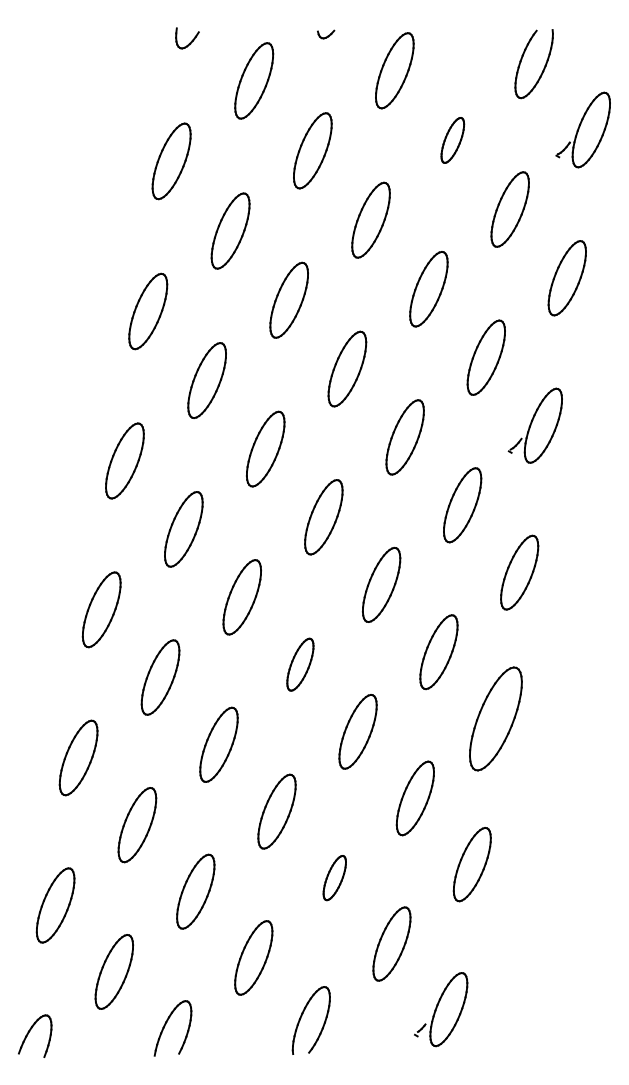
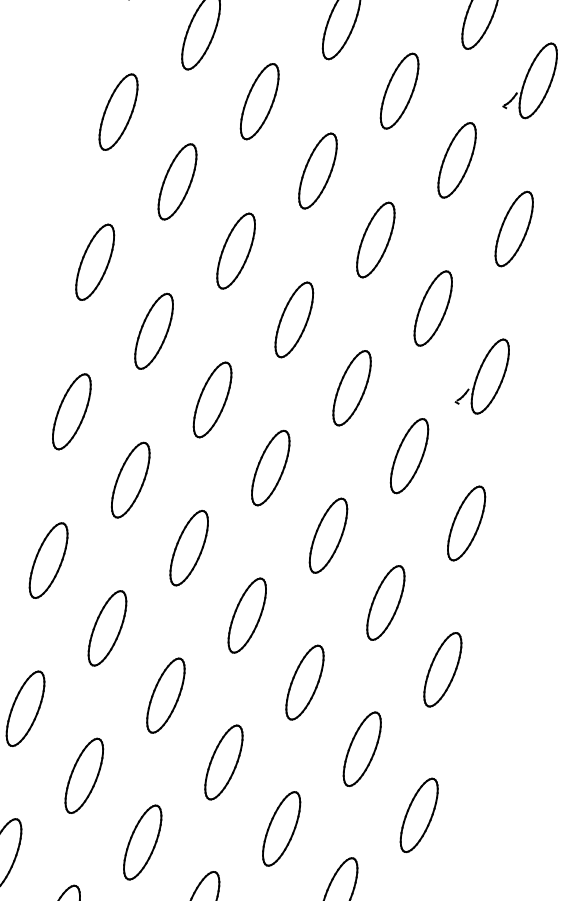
part: (452, 140) -> (399, 91), size x1.67
part: (300, 664) -> (247, 615), size x1.43
part: (495, 718) -> (442, 669), size x0.71
part: (334, 877) -> (281, 828), size x1.67

